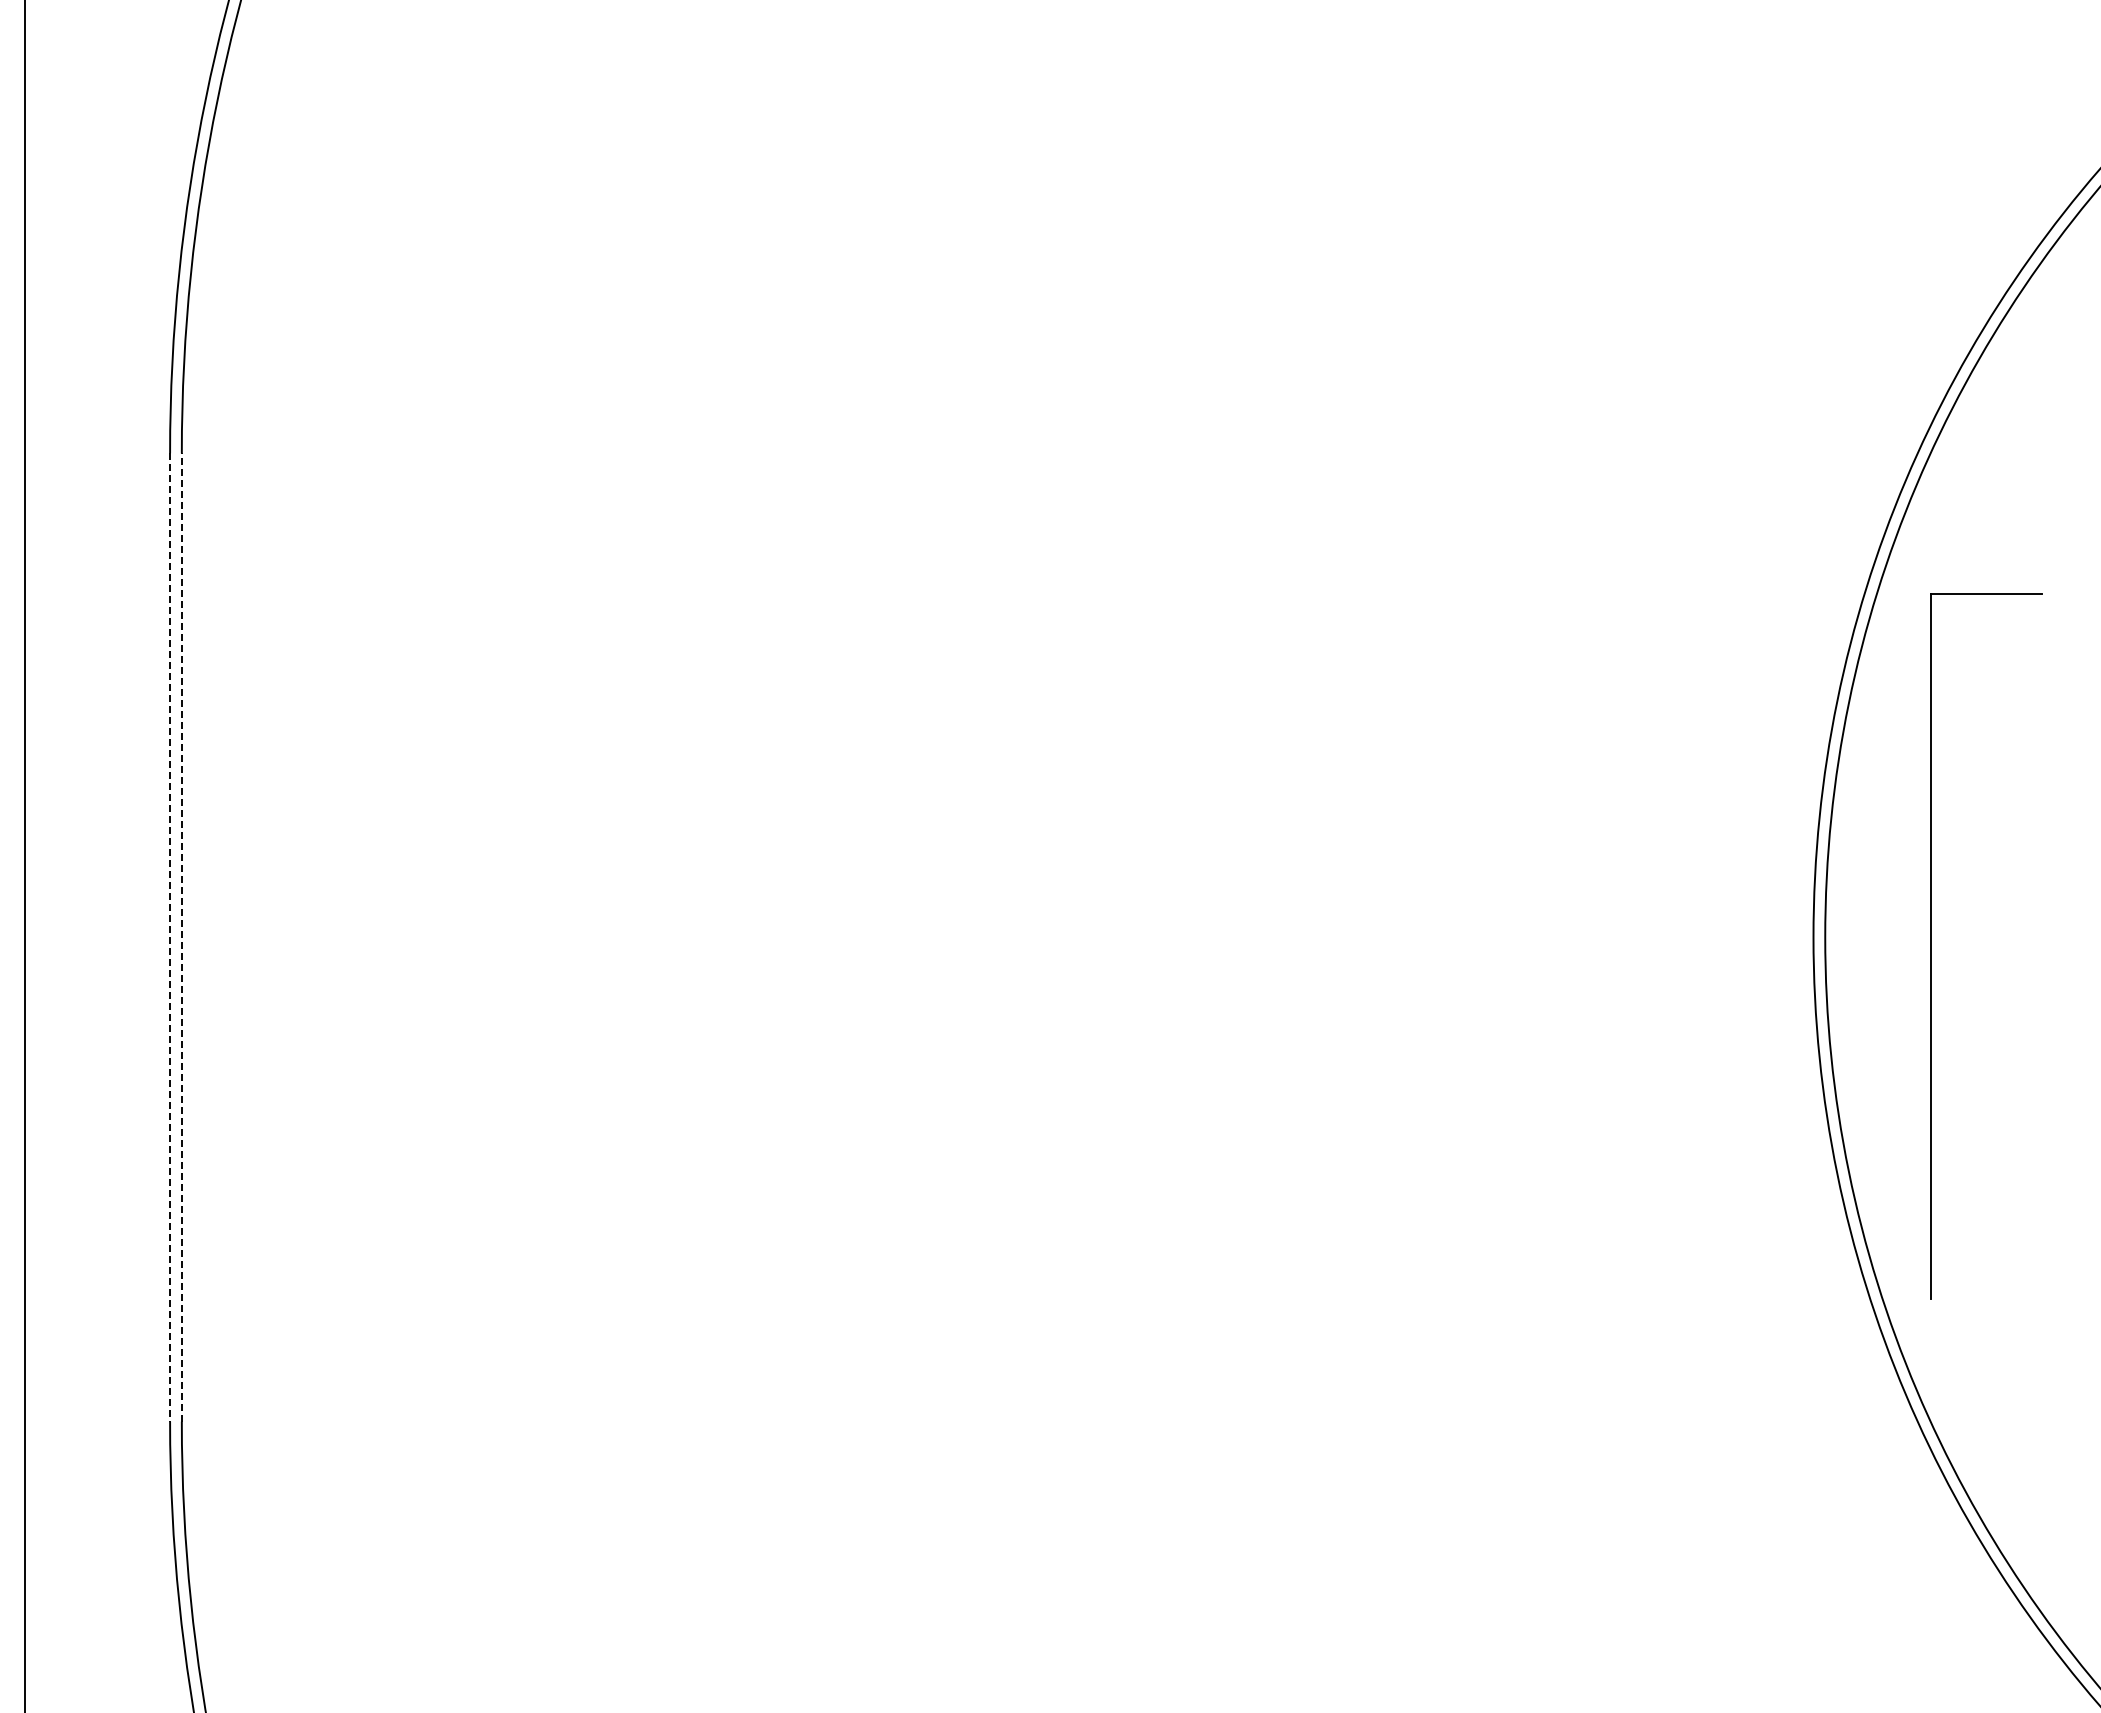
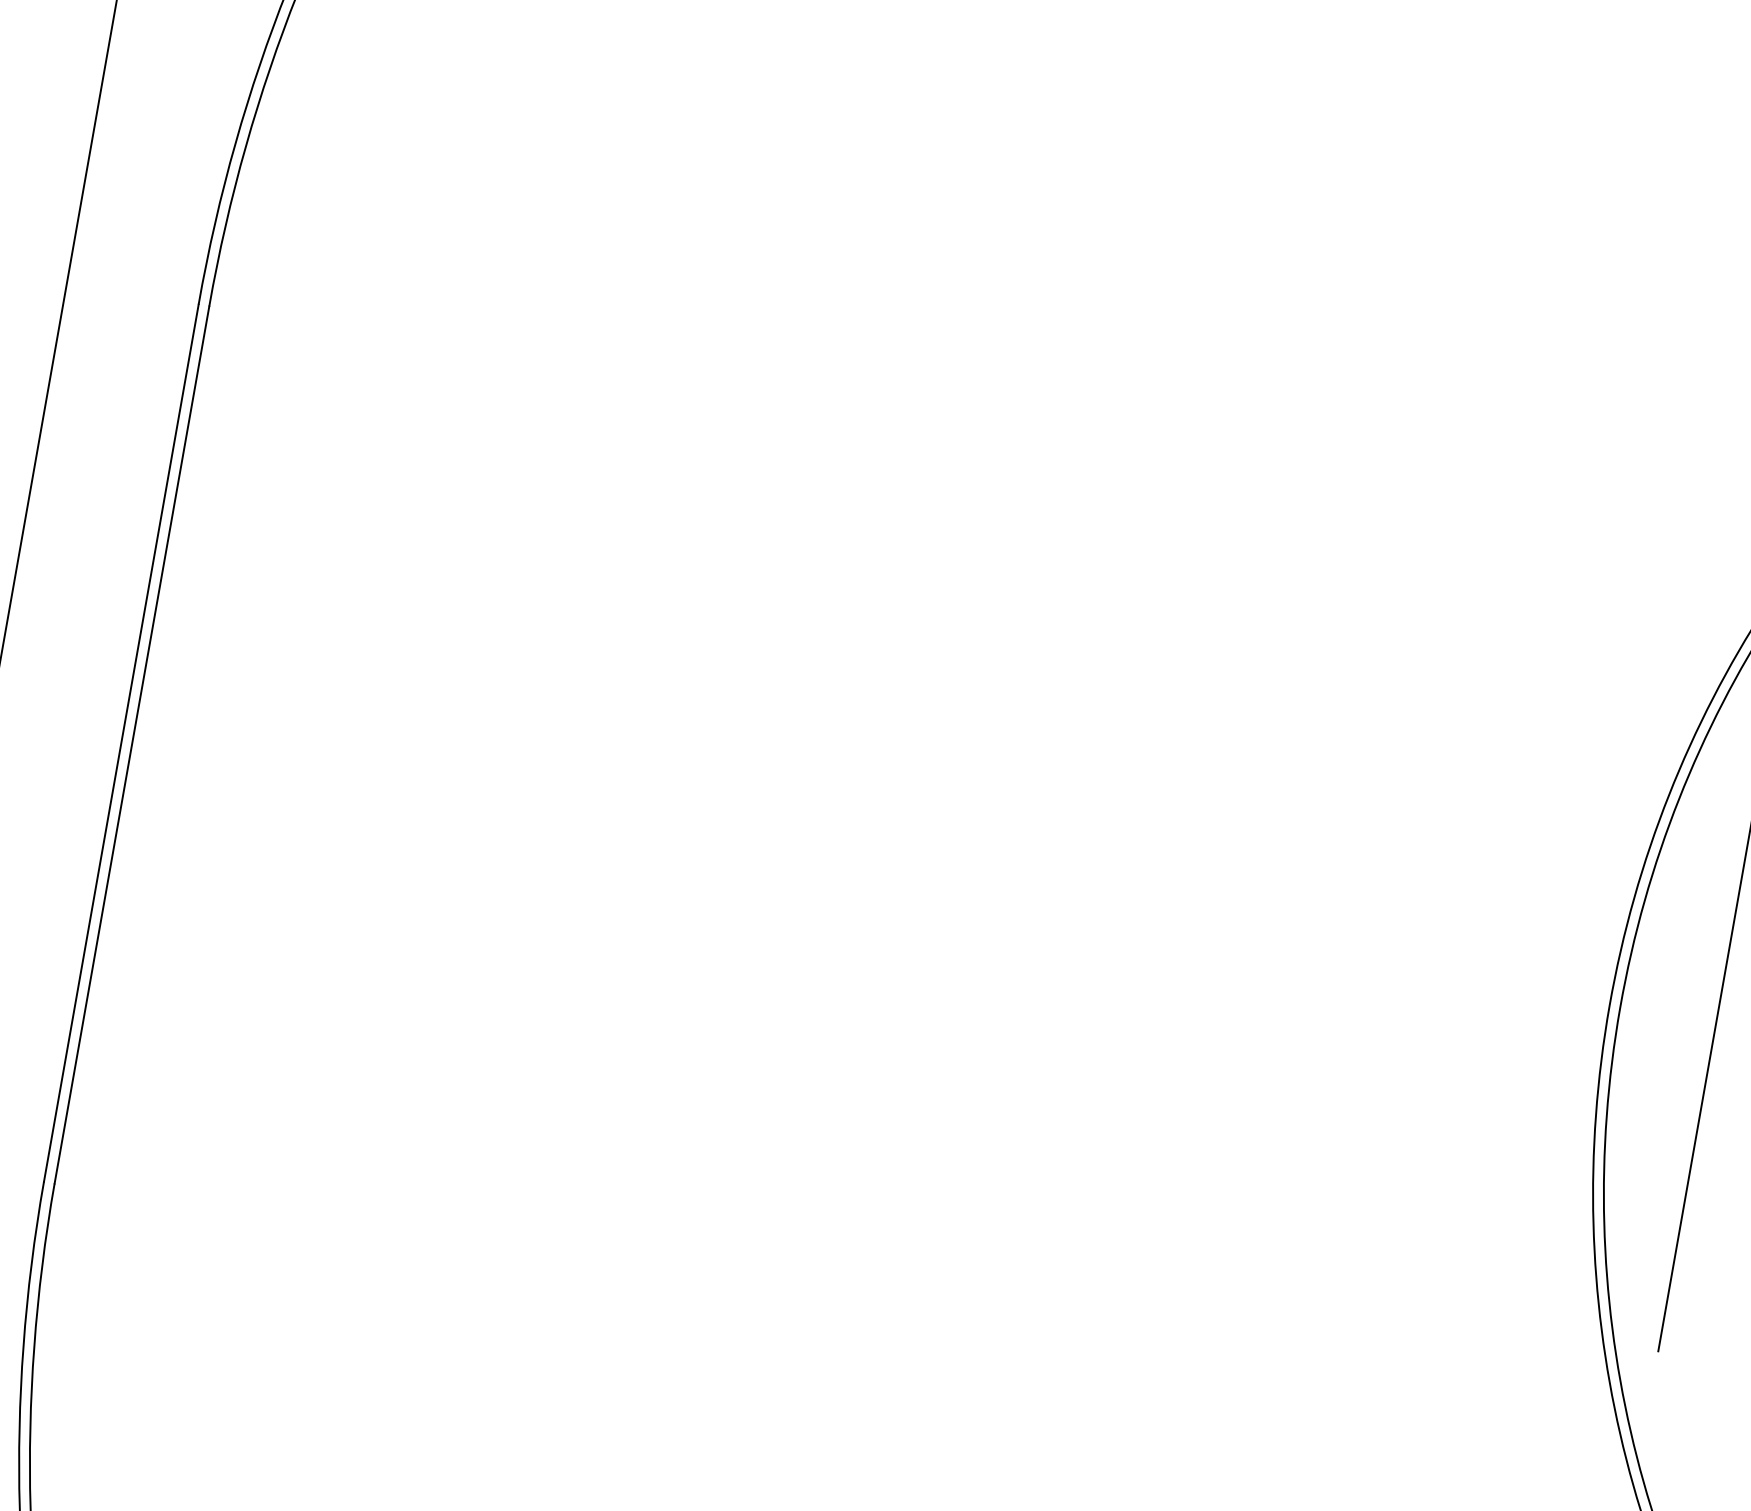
line: (181, 937) -> (131, 744), dashed -> solid
line: (170, 938) -> (121, 744), dashed -> solid

